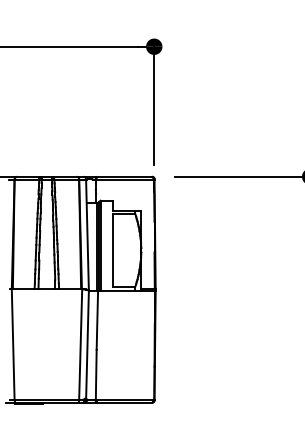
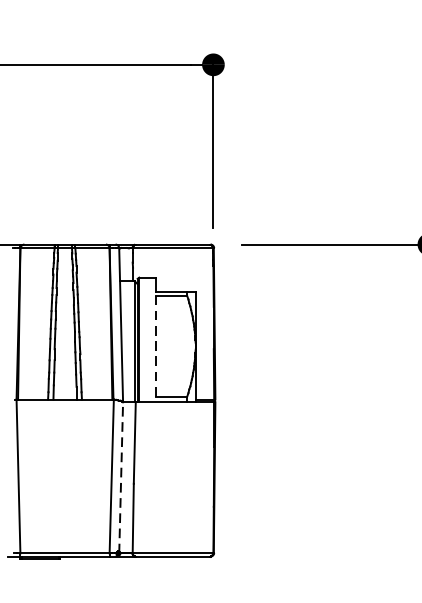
line: (112, 249) -> (155, 345), solid -> dashed
line: (87, 345) -> (121, 477), solid -> dashed

